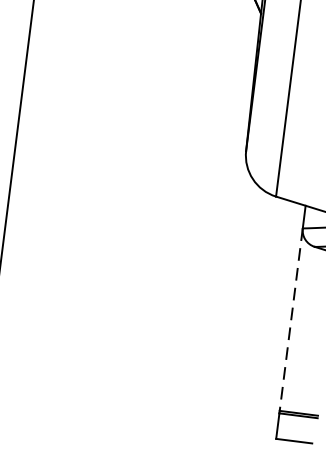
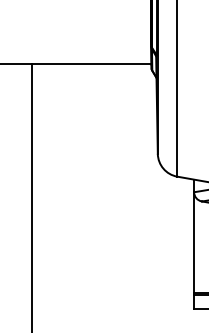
line: (292, 319) -> (194, 242), dashed -> solid

